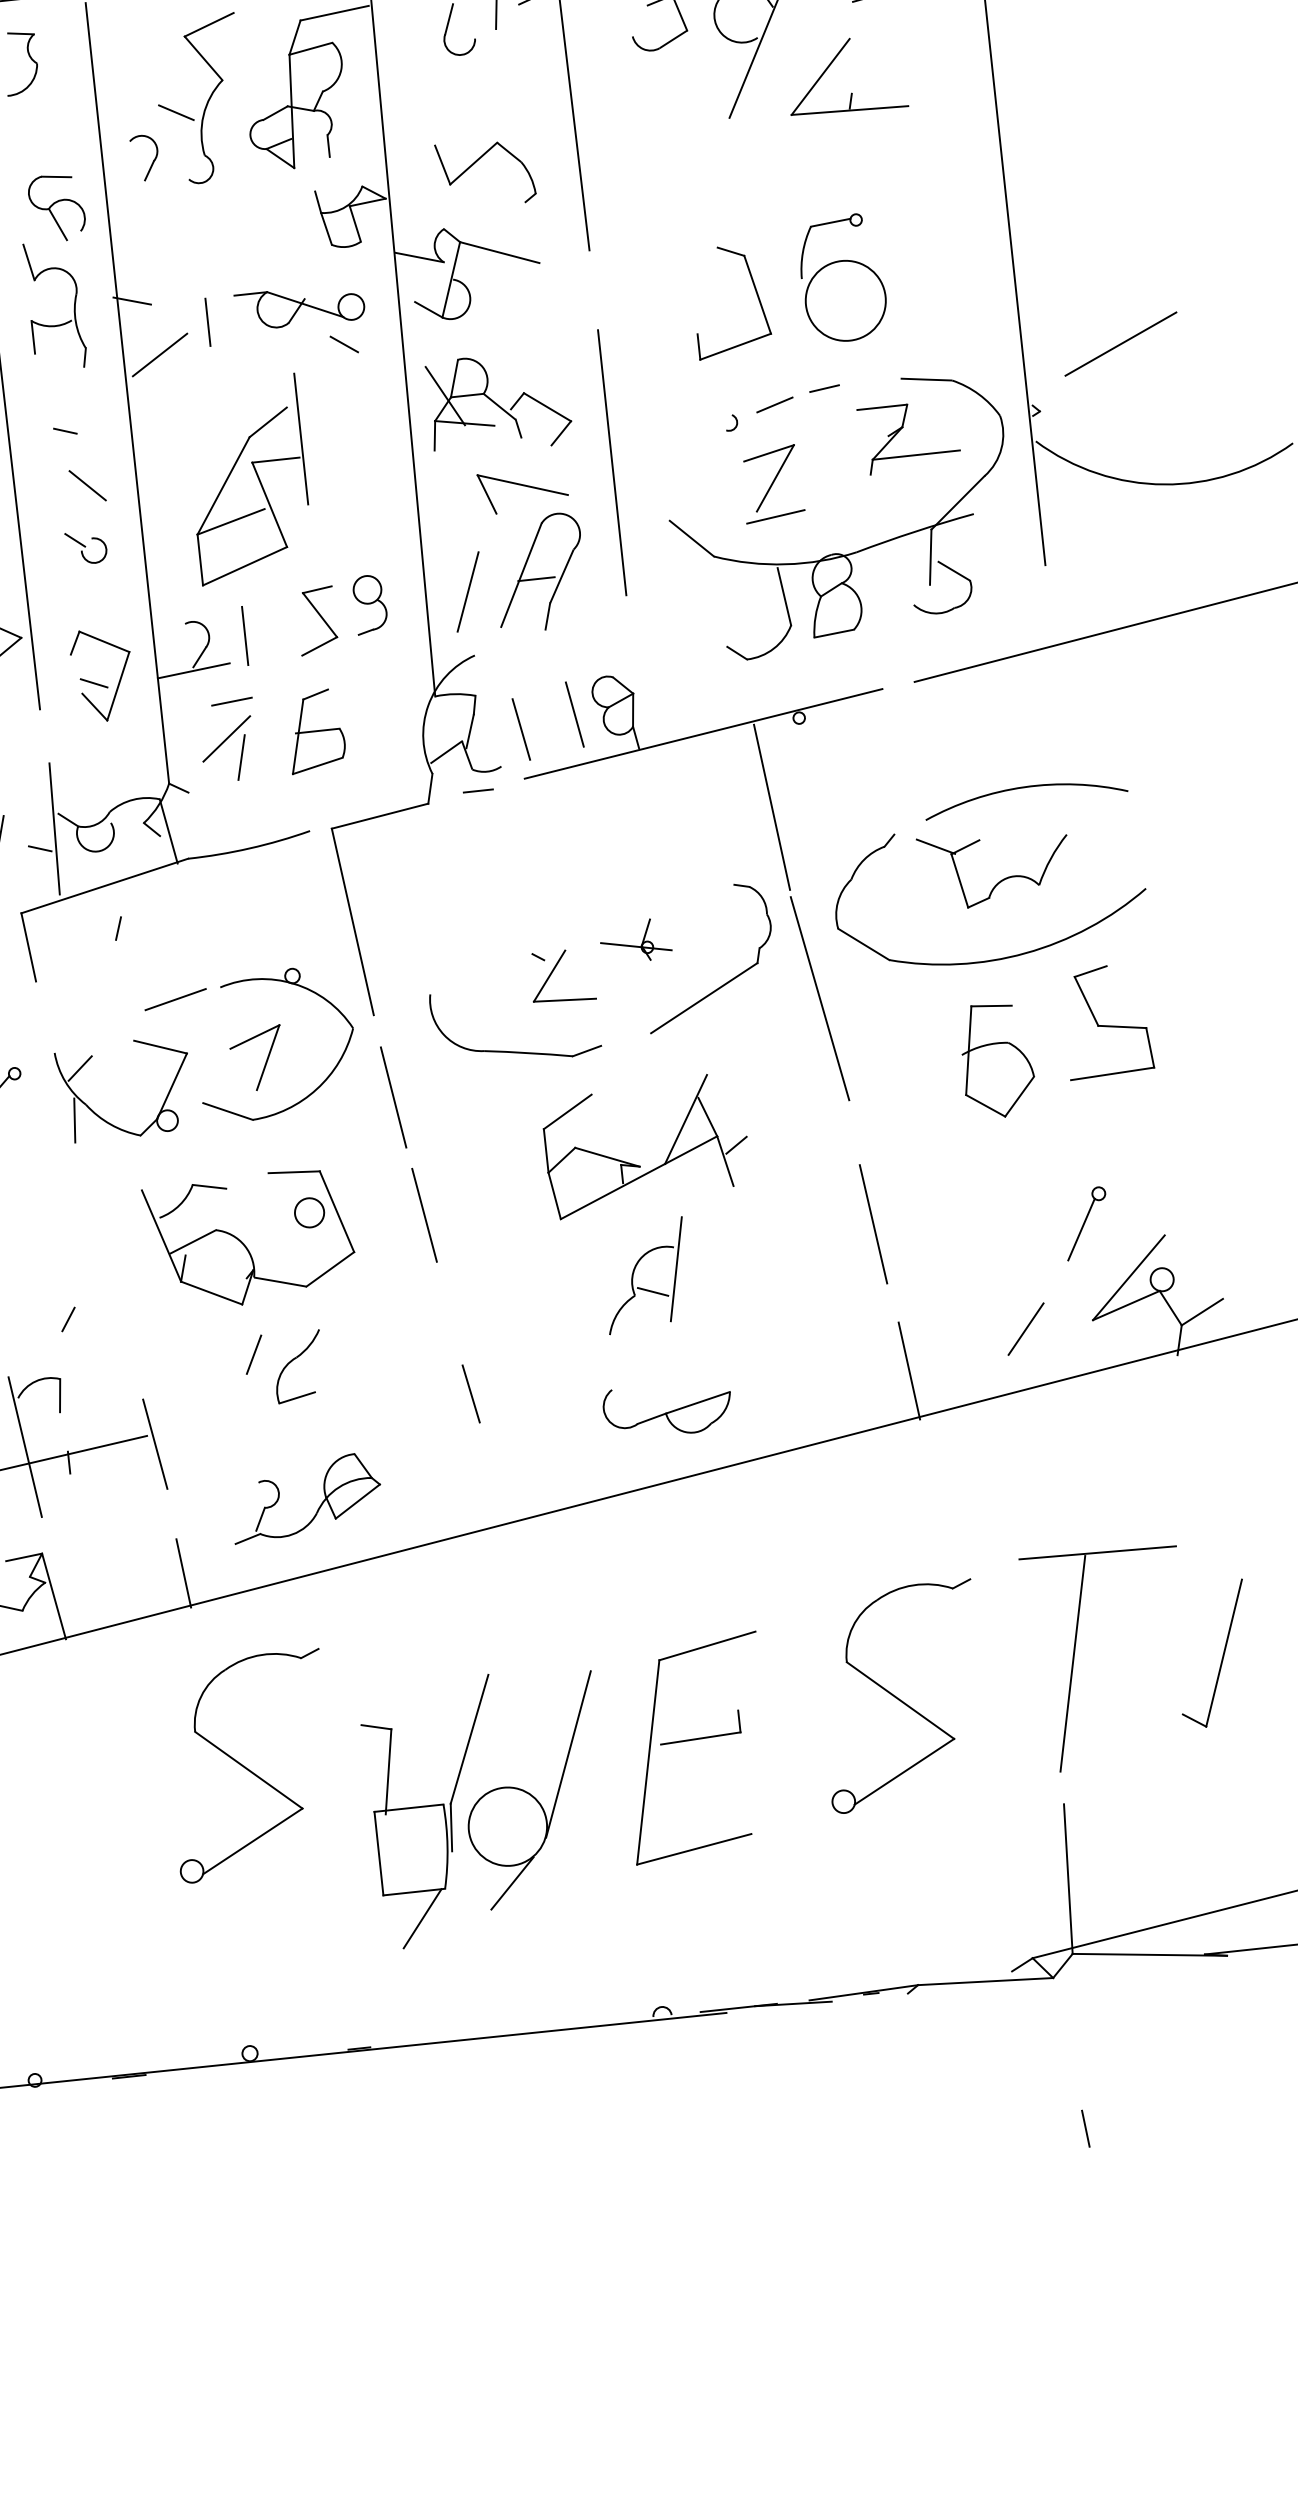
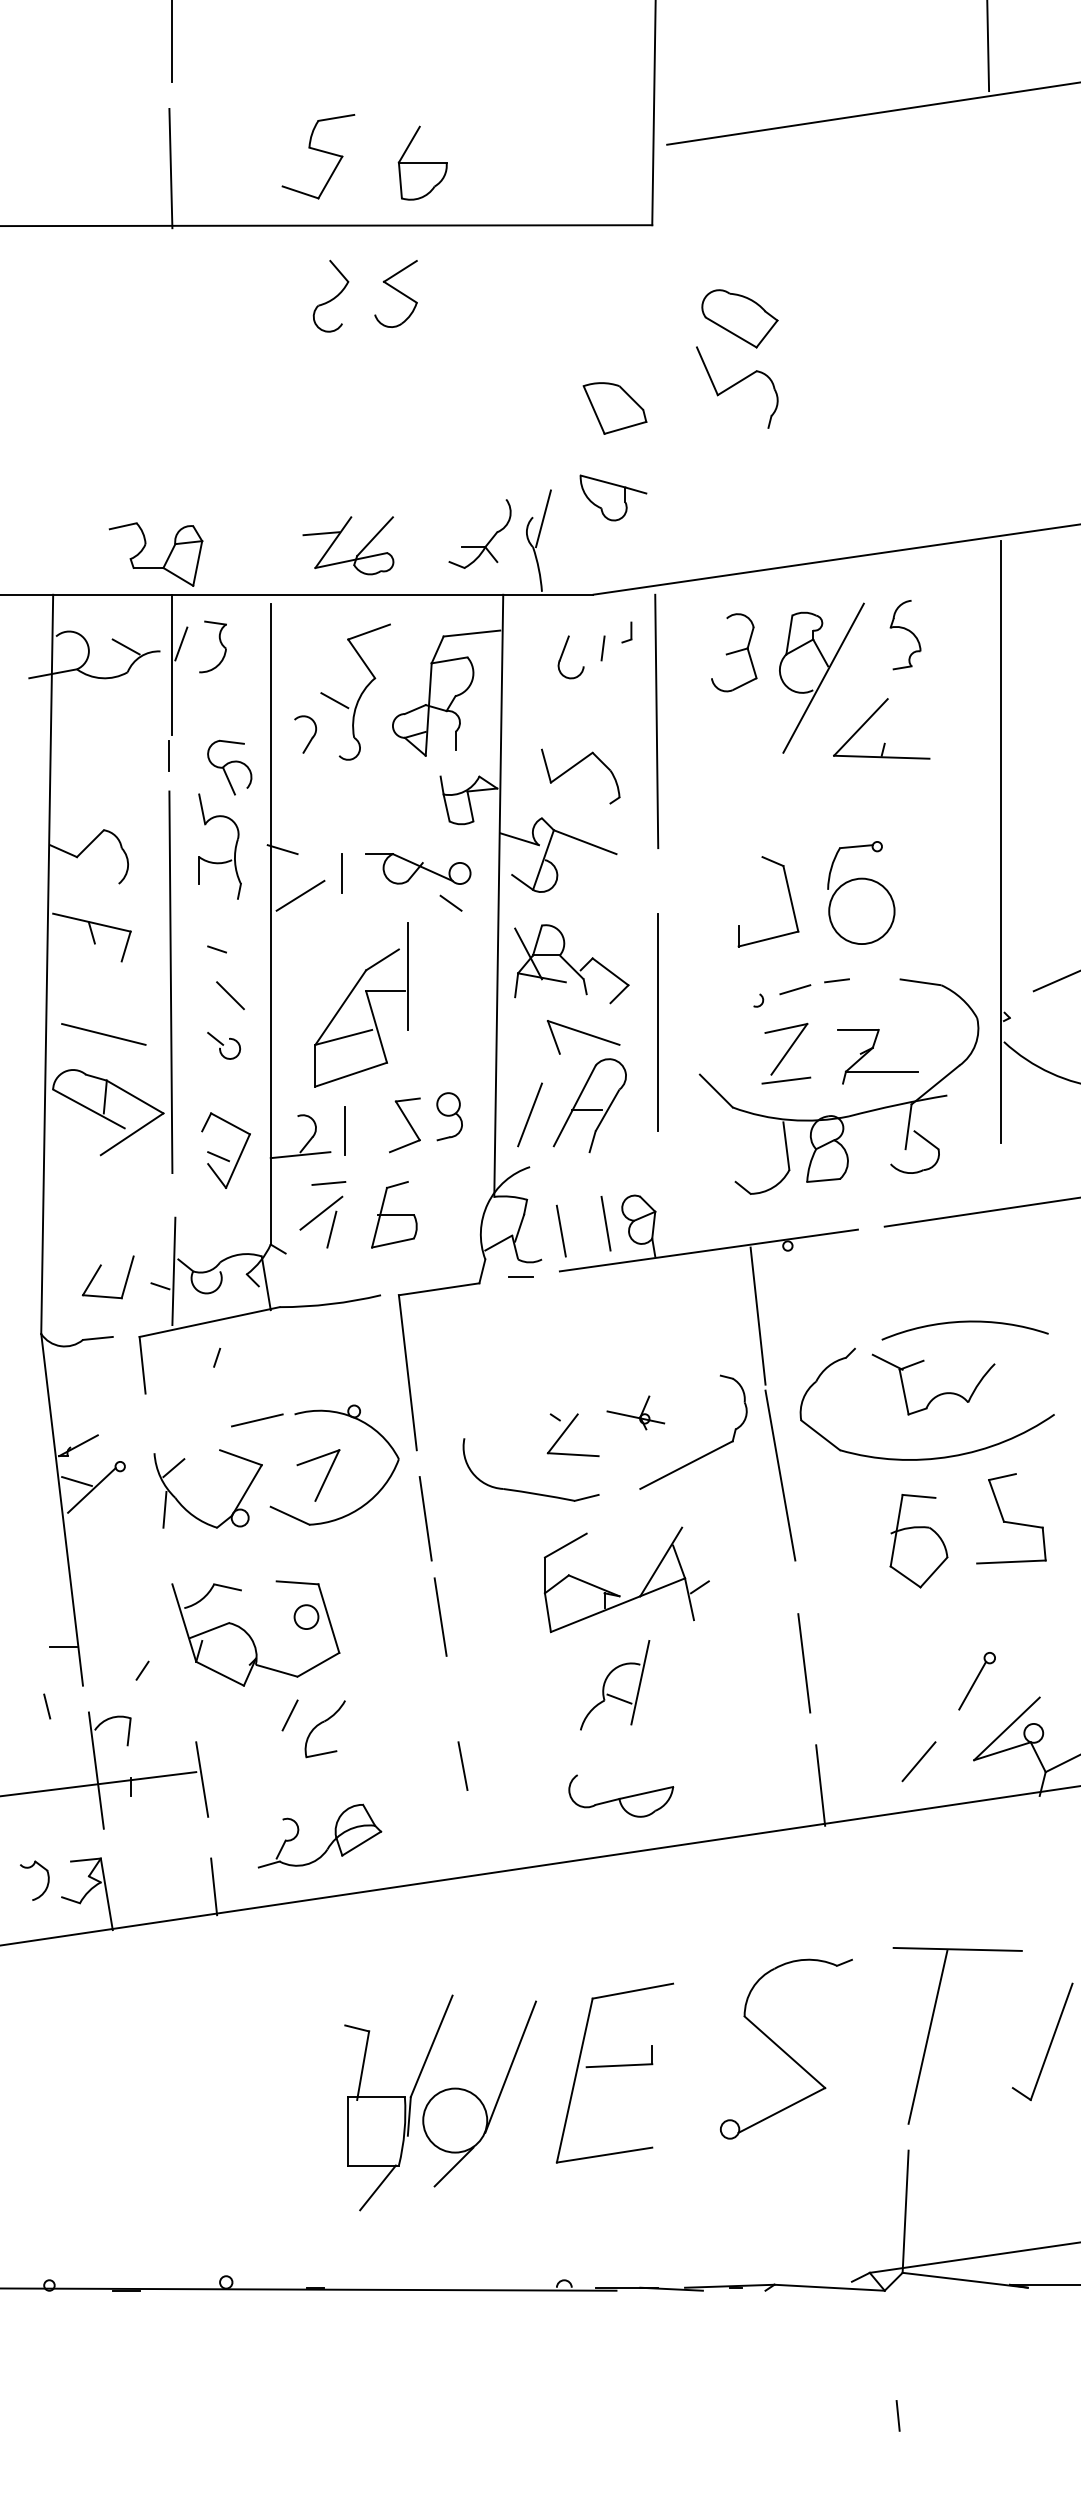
part: (901, 430) -> (871, 1050), moved
part: (249, 1239) -> (255, 1633), moved
part: (249, 1765) -> (250, 2048), removed

